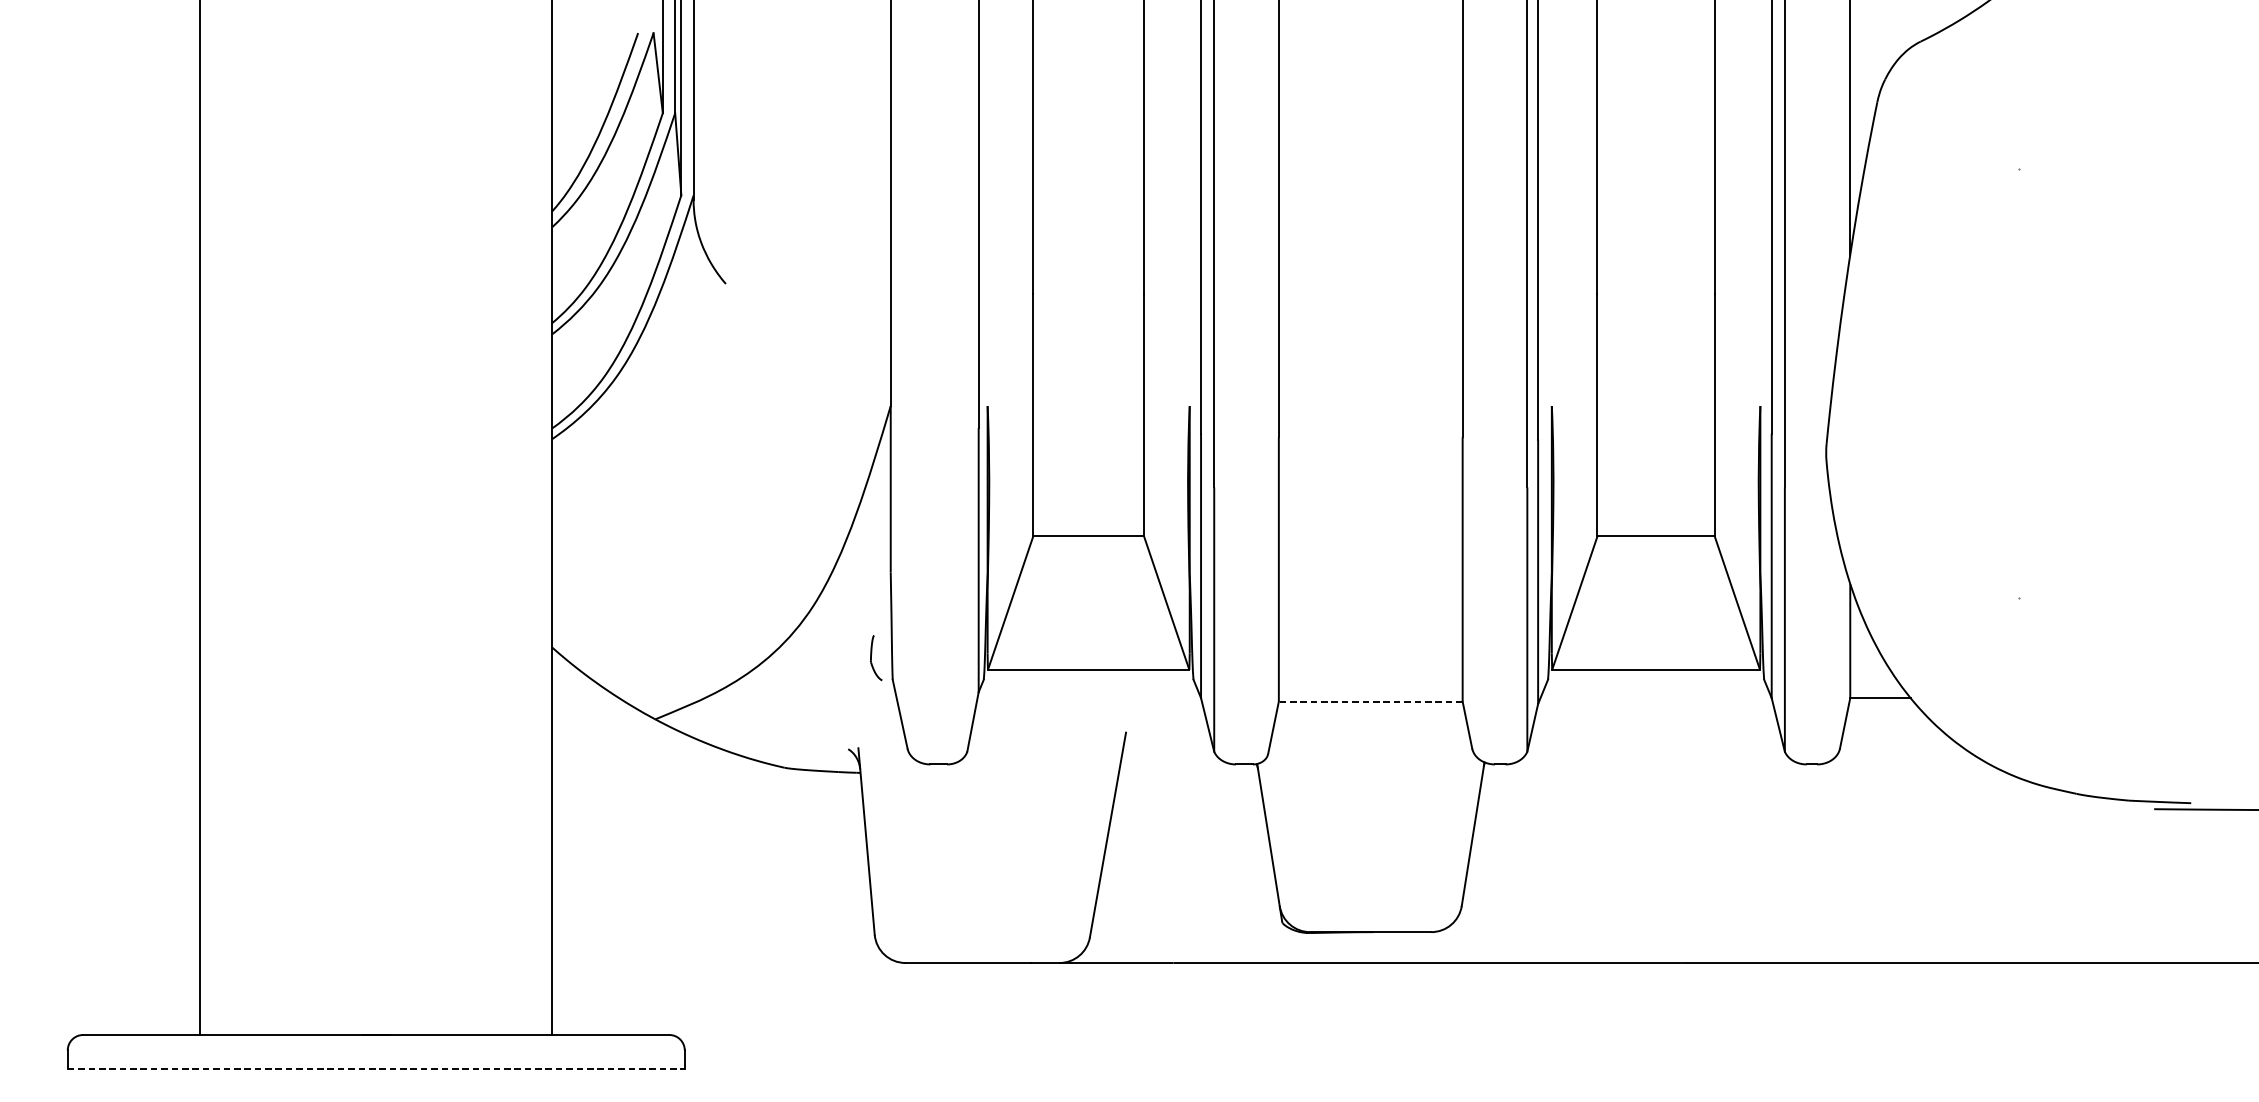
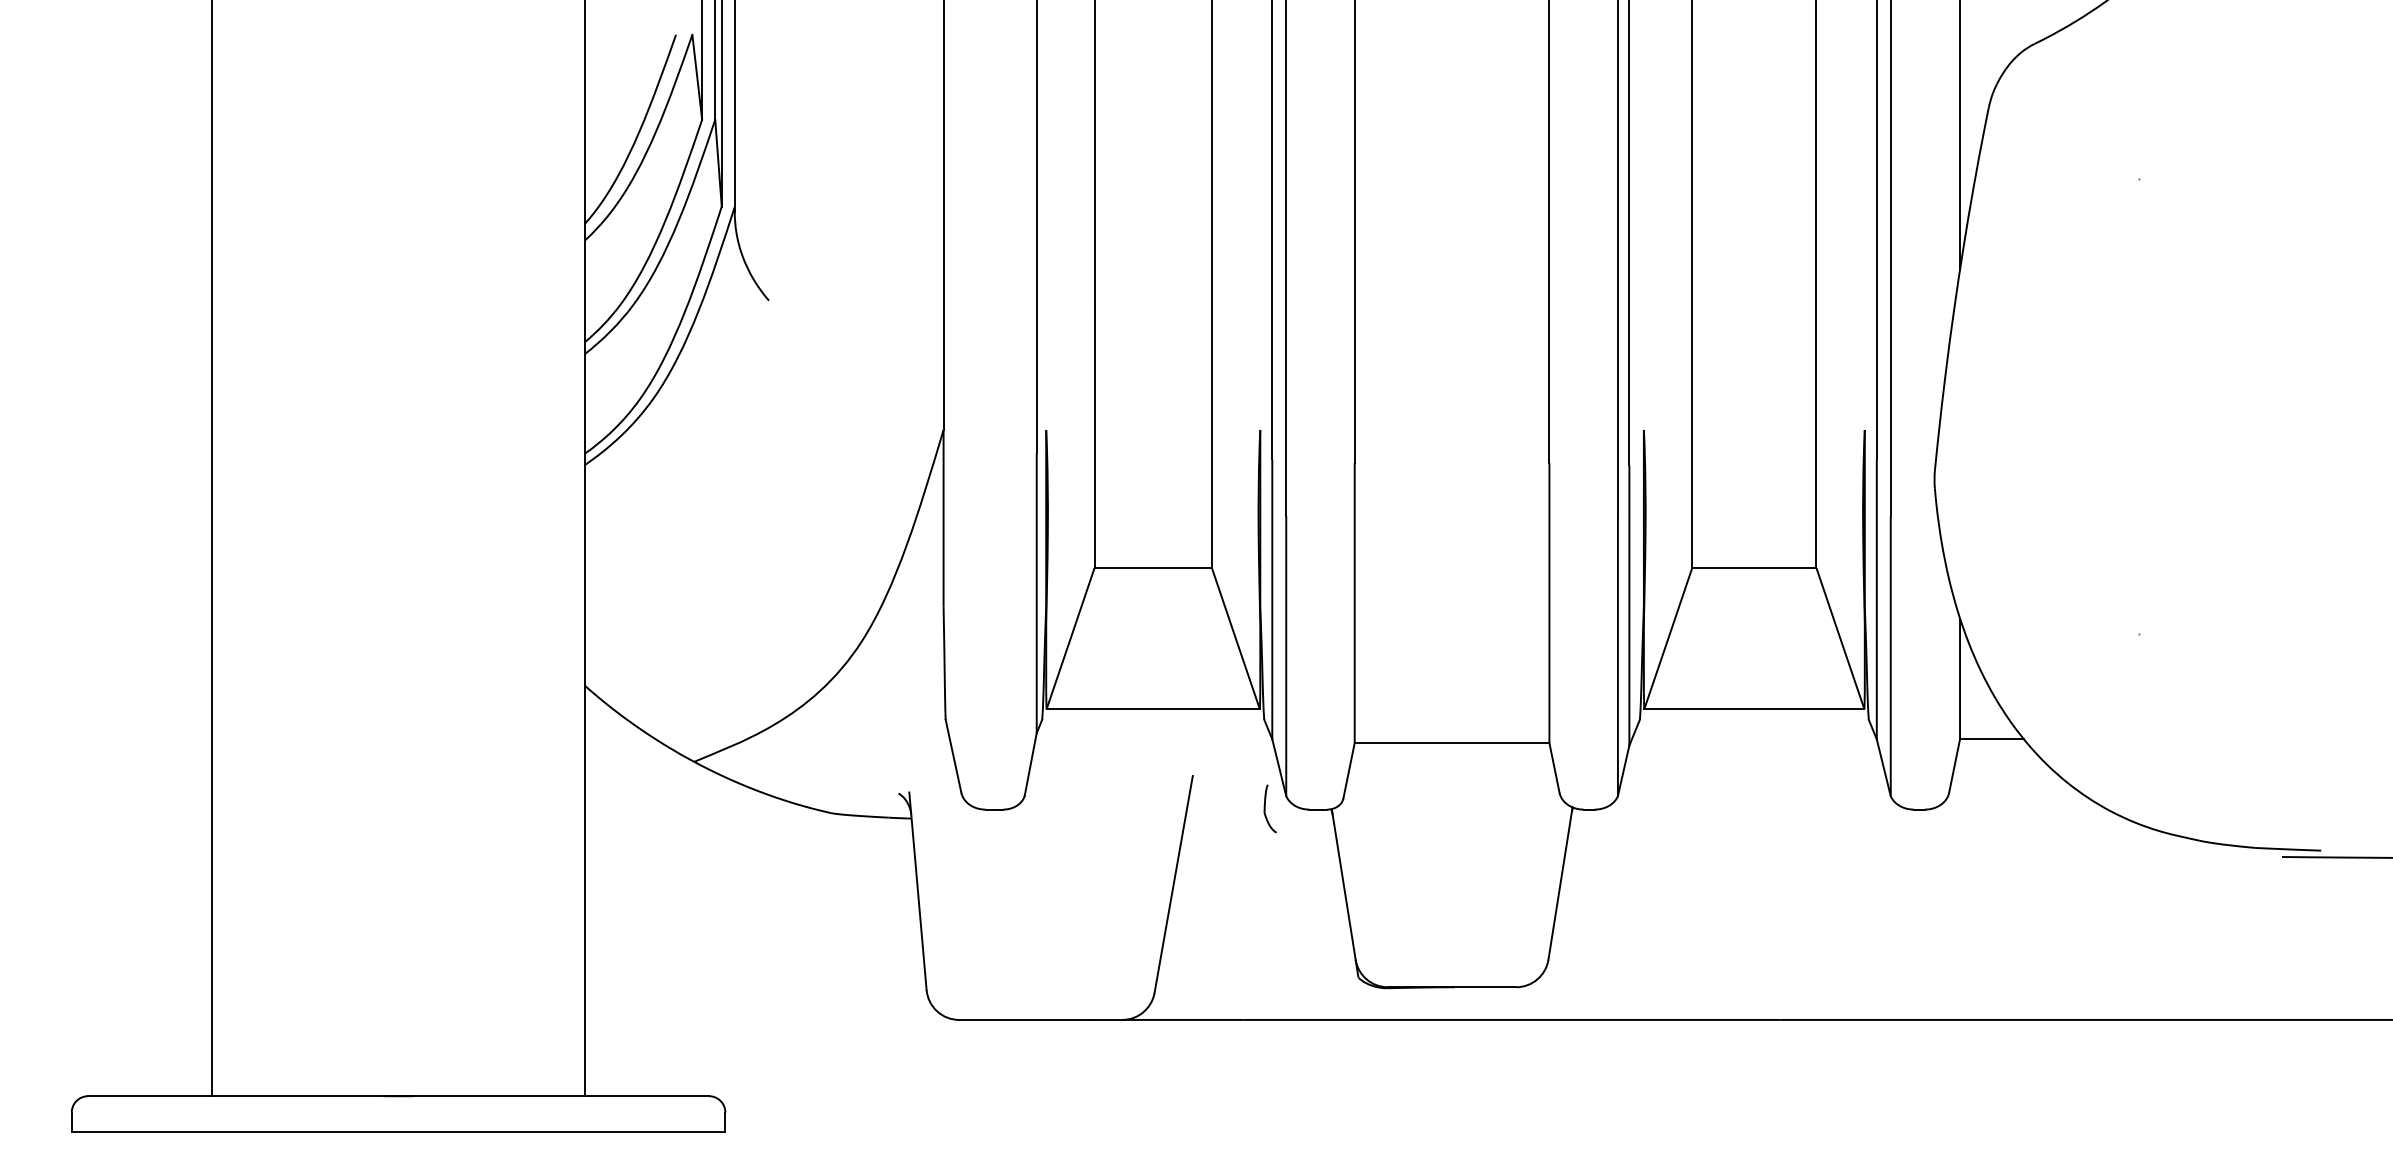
part: (875, 657) -> (1269, 808), moved
line: (1370, 702) -> (1451, 743), dashed -> solid
line: (376, 1069) -> (398, 1132), dashed -> solid

